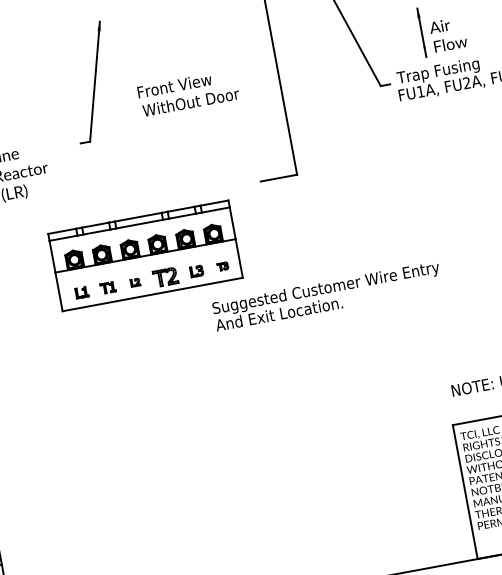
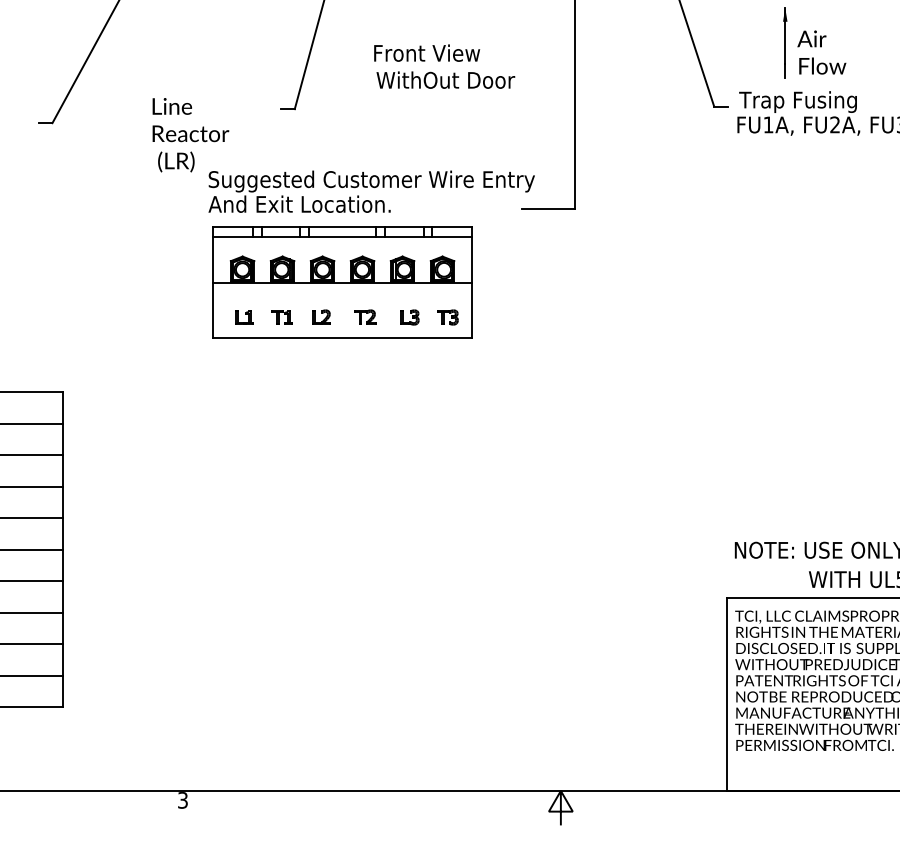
part: (222, 266) -> (447, 317), size x1.43
part: (165, 276) -> (365, 316), size x0.62
part: (135, 282) -> (321, 316), size x1.43
text: (327, 296) -> (371, 191), moved

